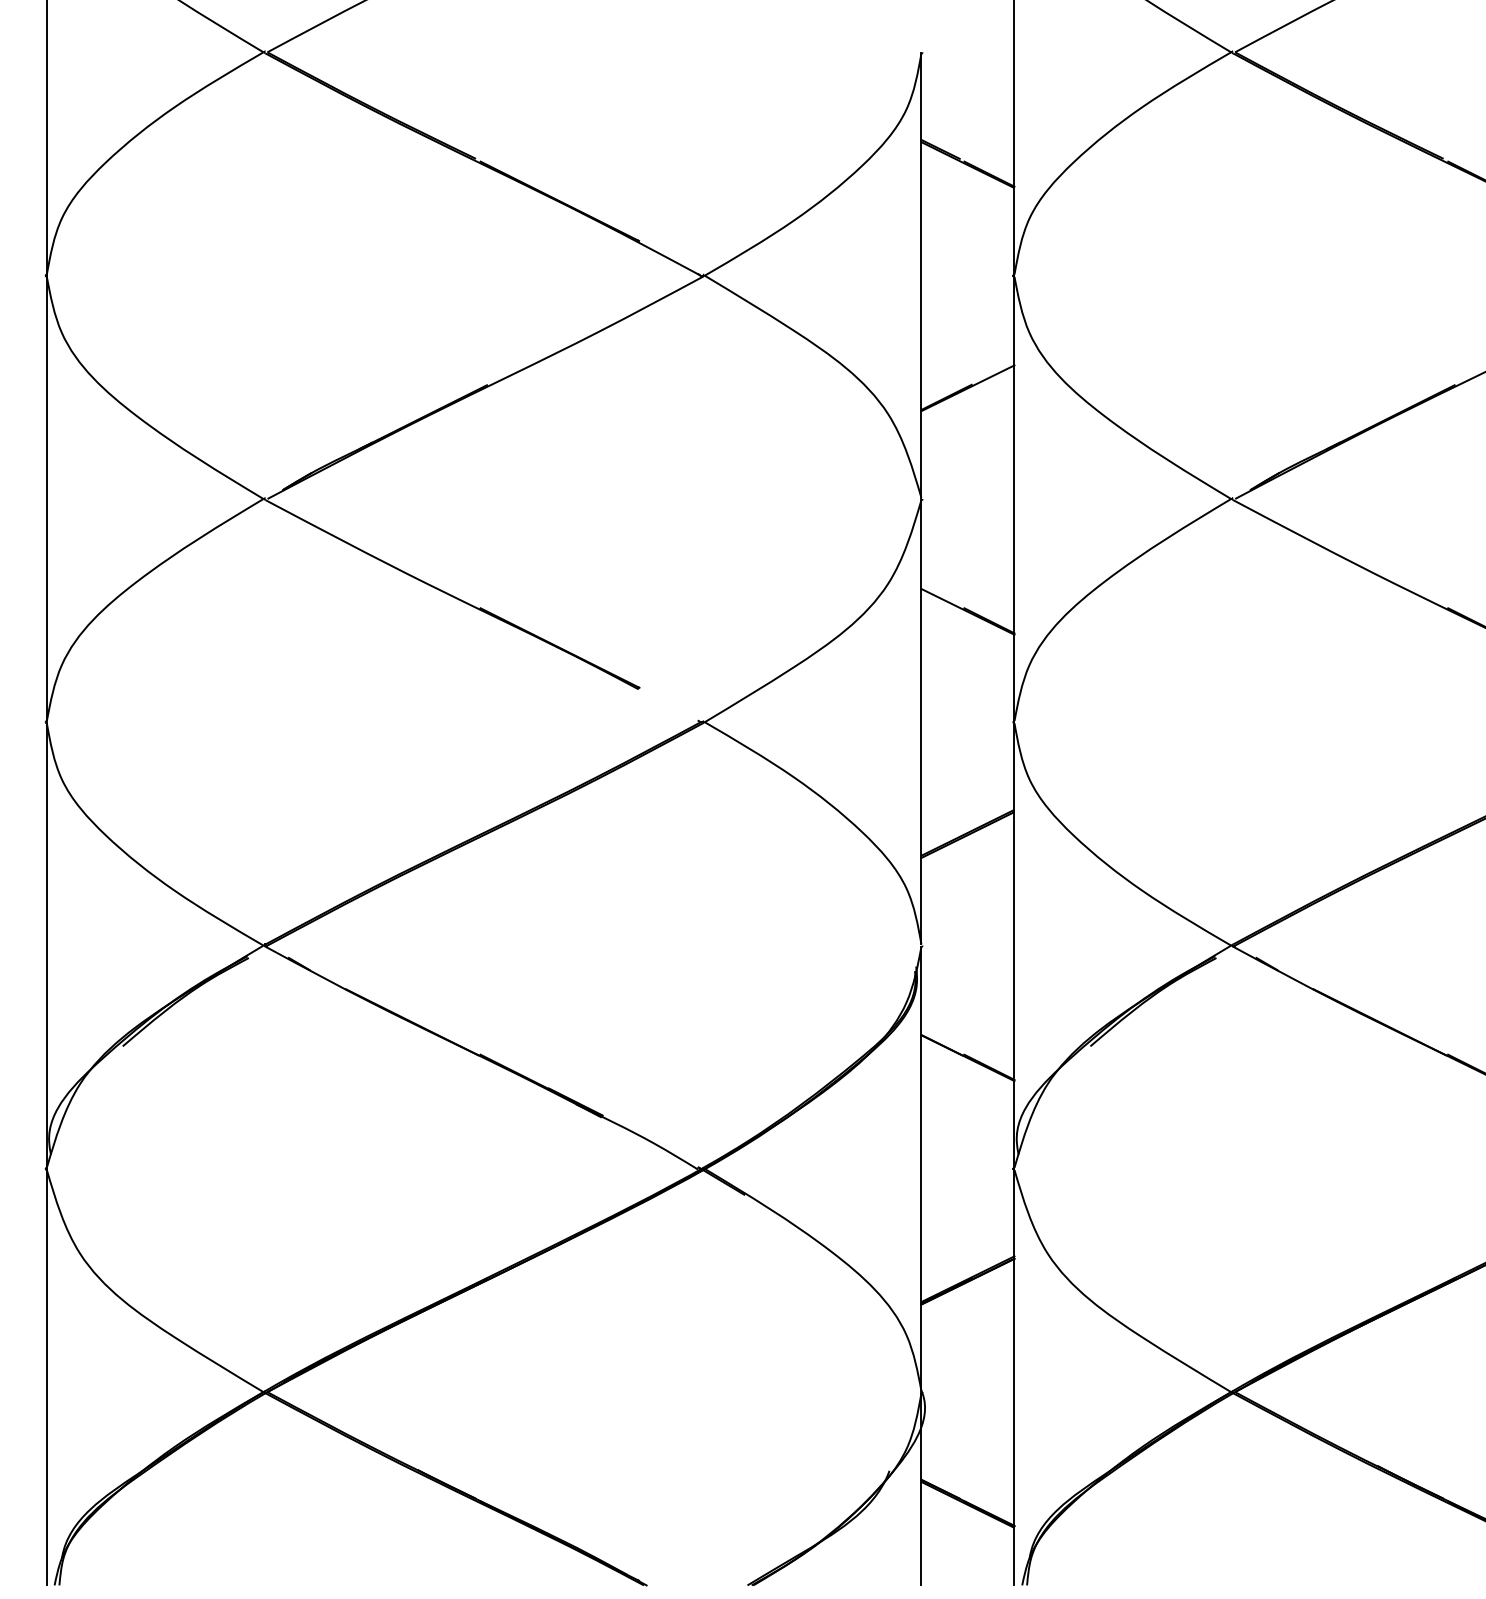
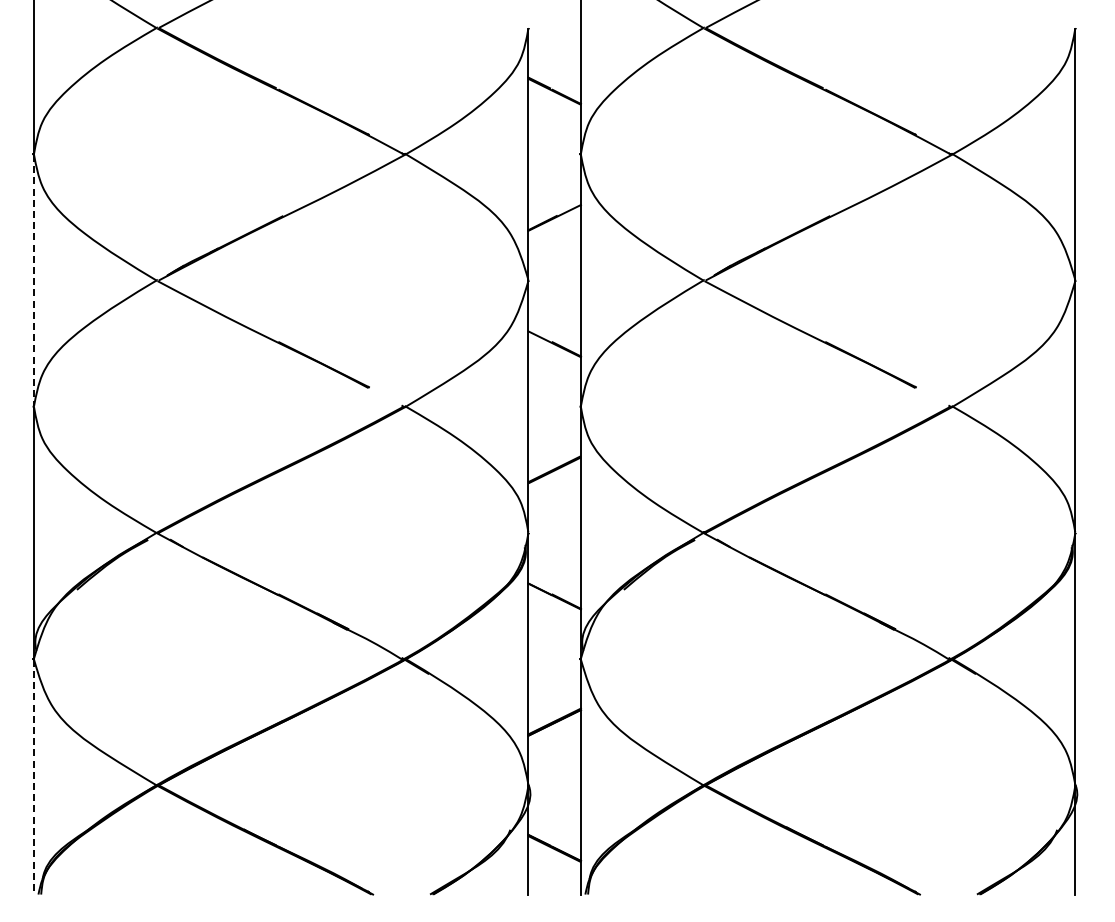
line: (47, 498) -> (34, 280), solid -> dashed
line: (47, 1378) -> (34, 777), solid -> dashed

